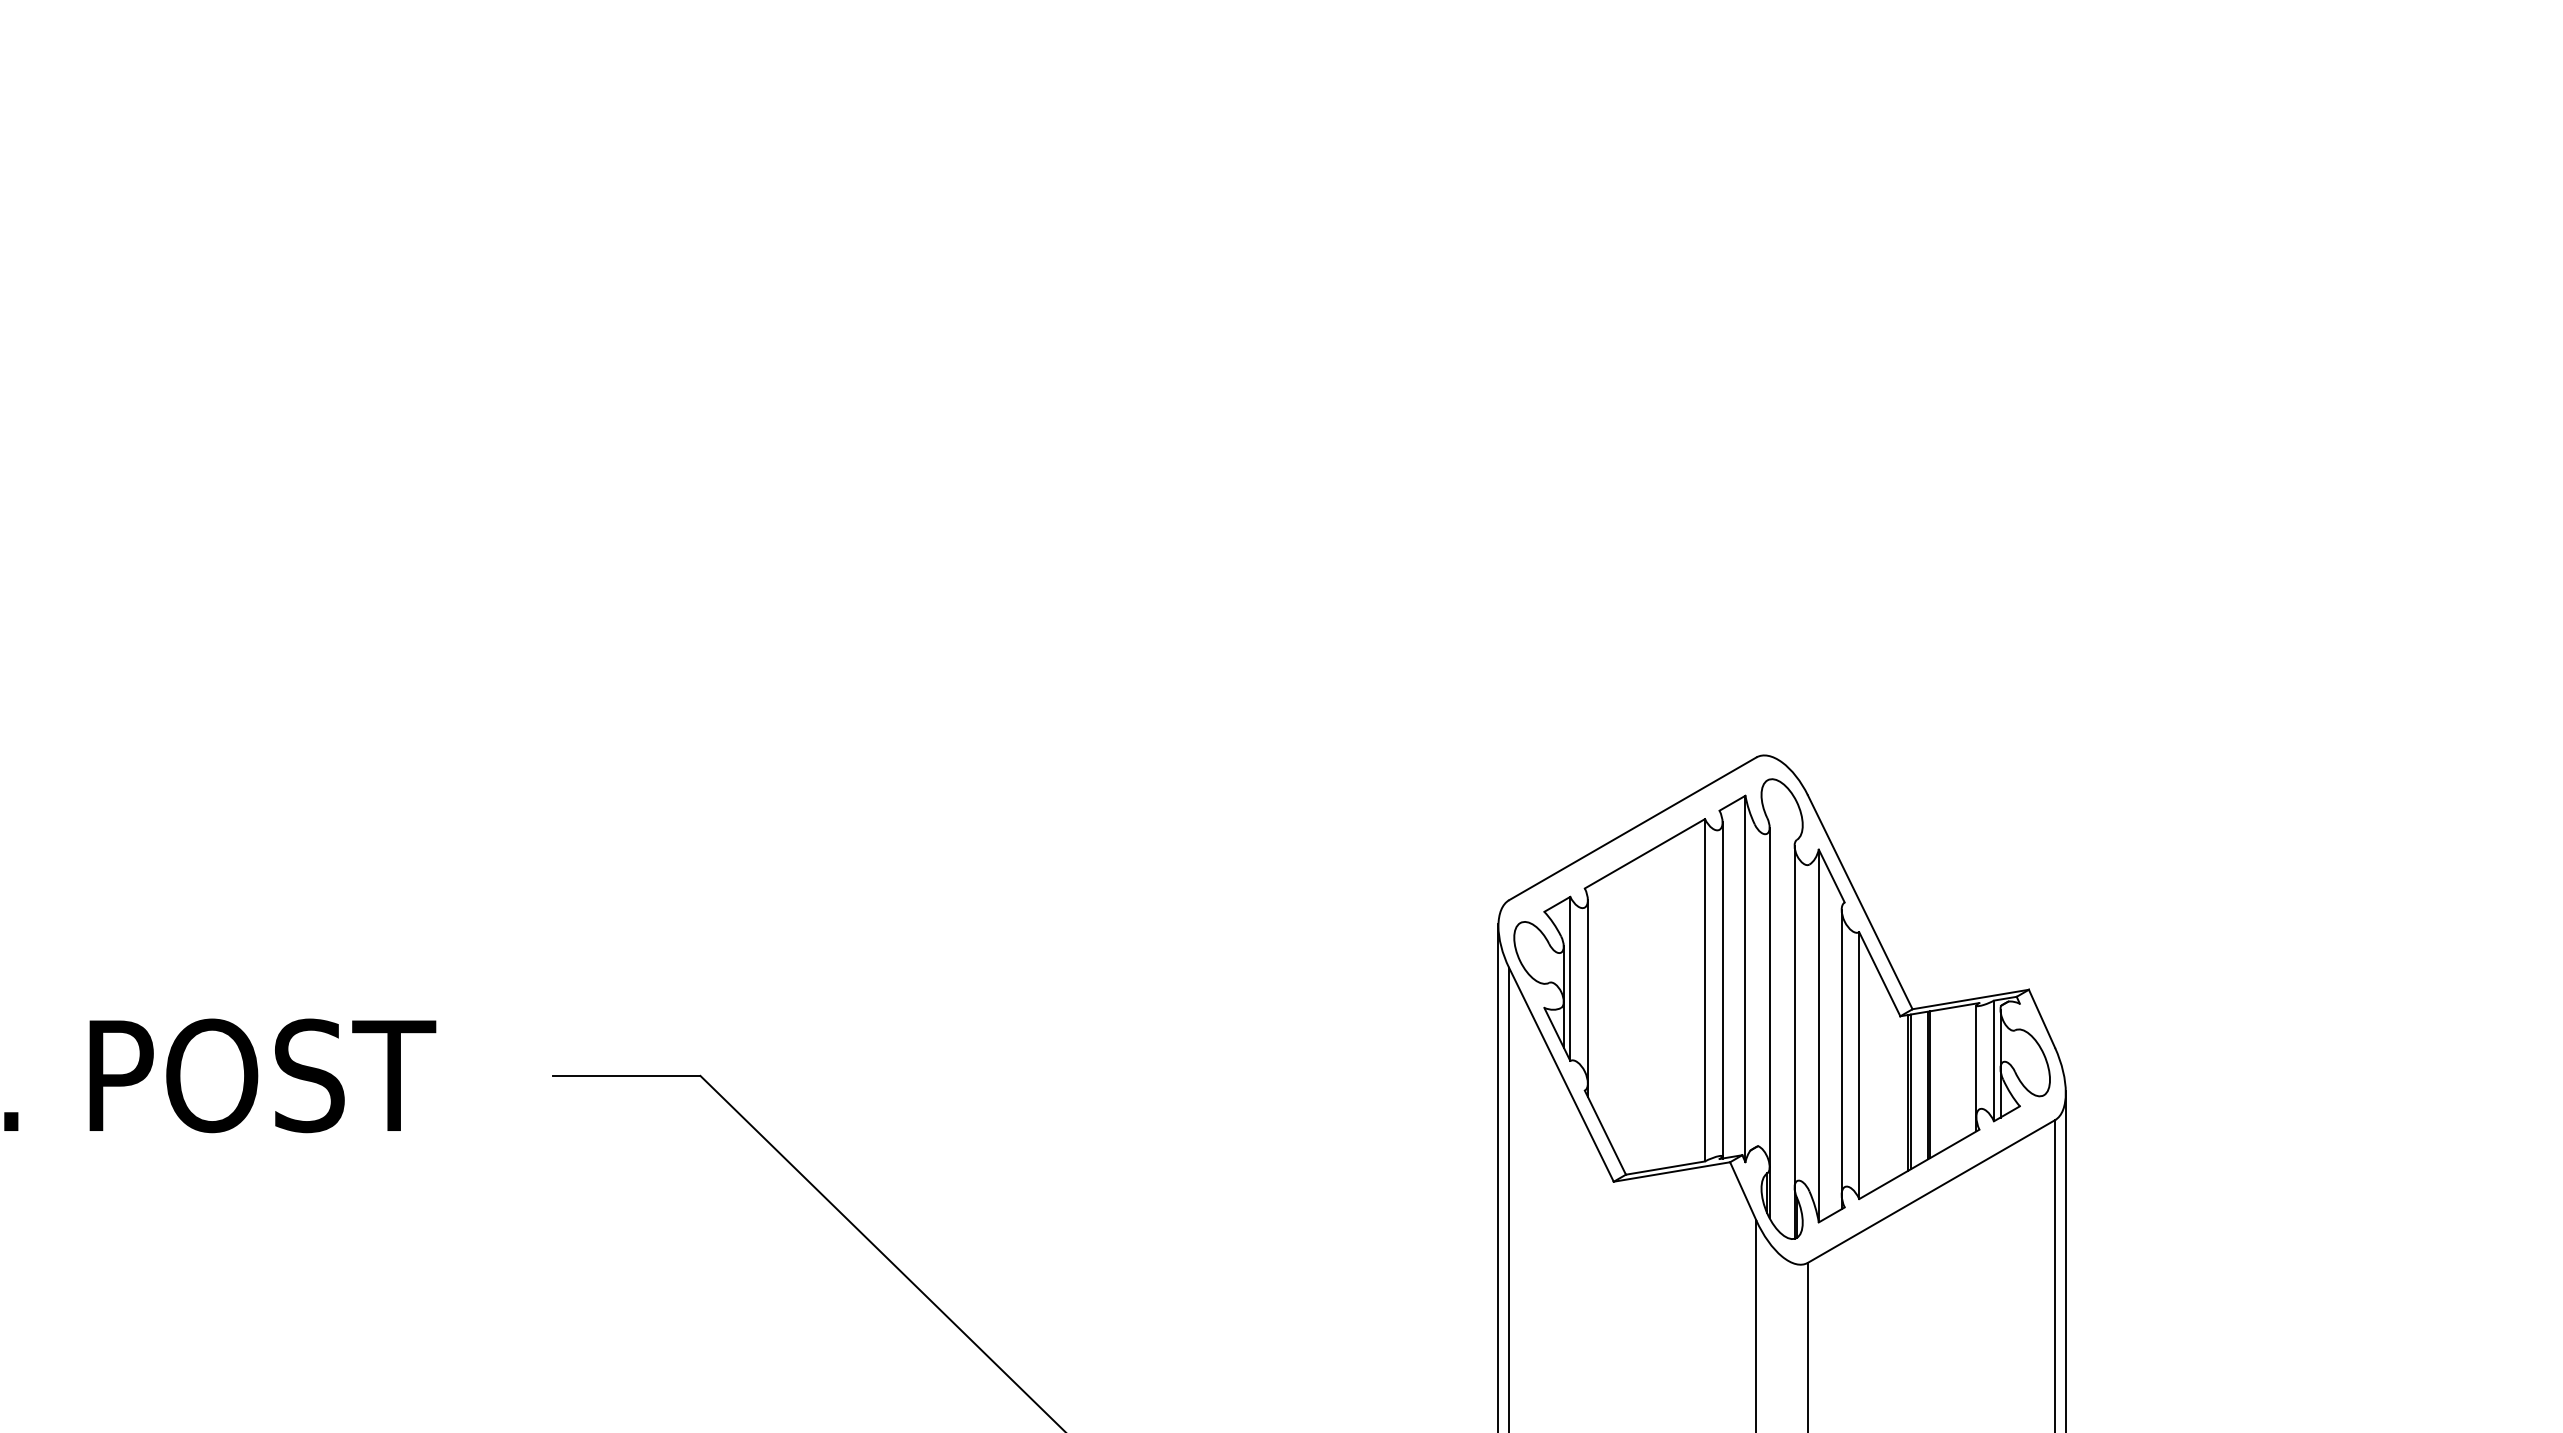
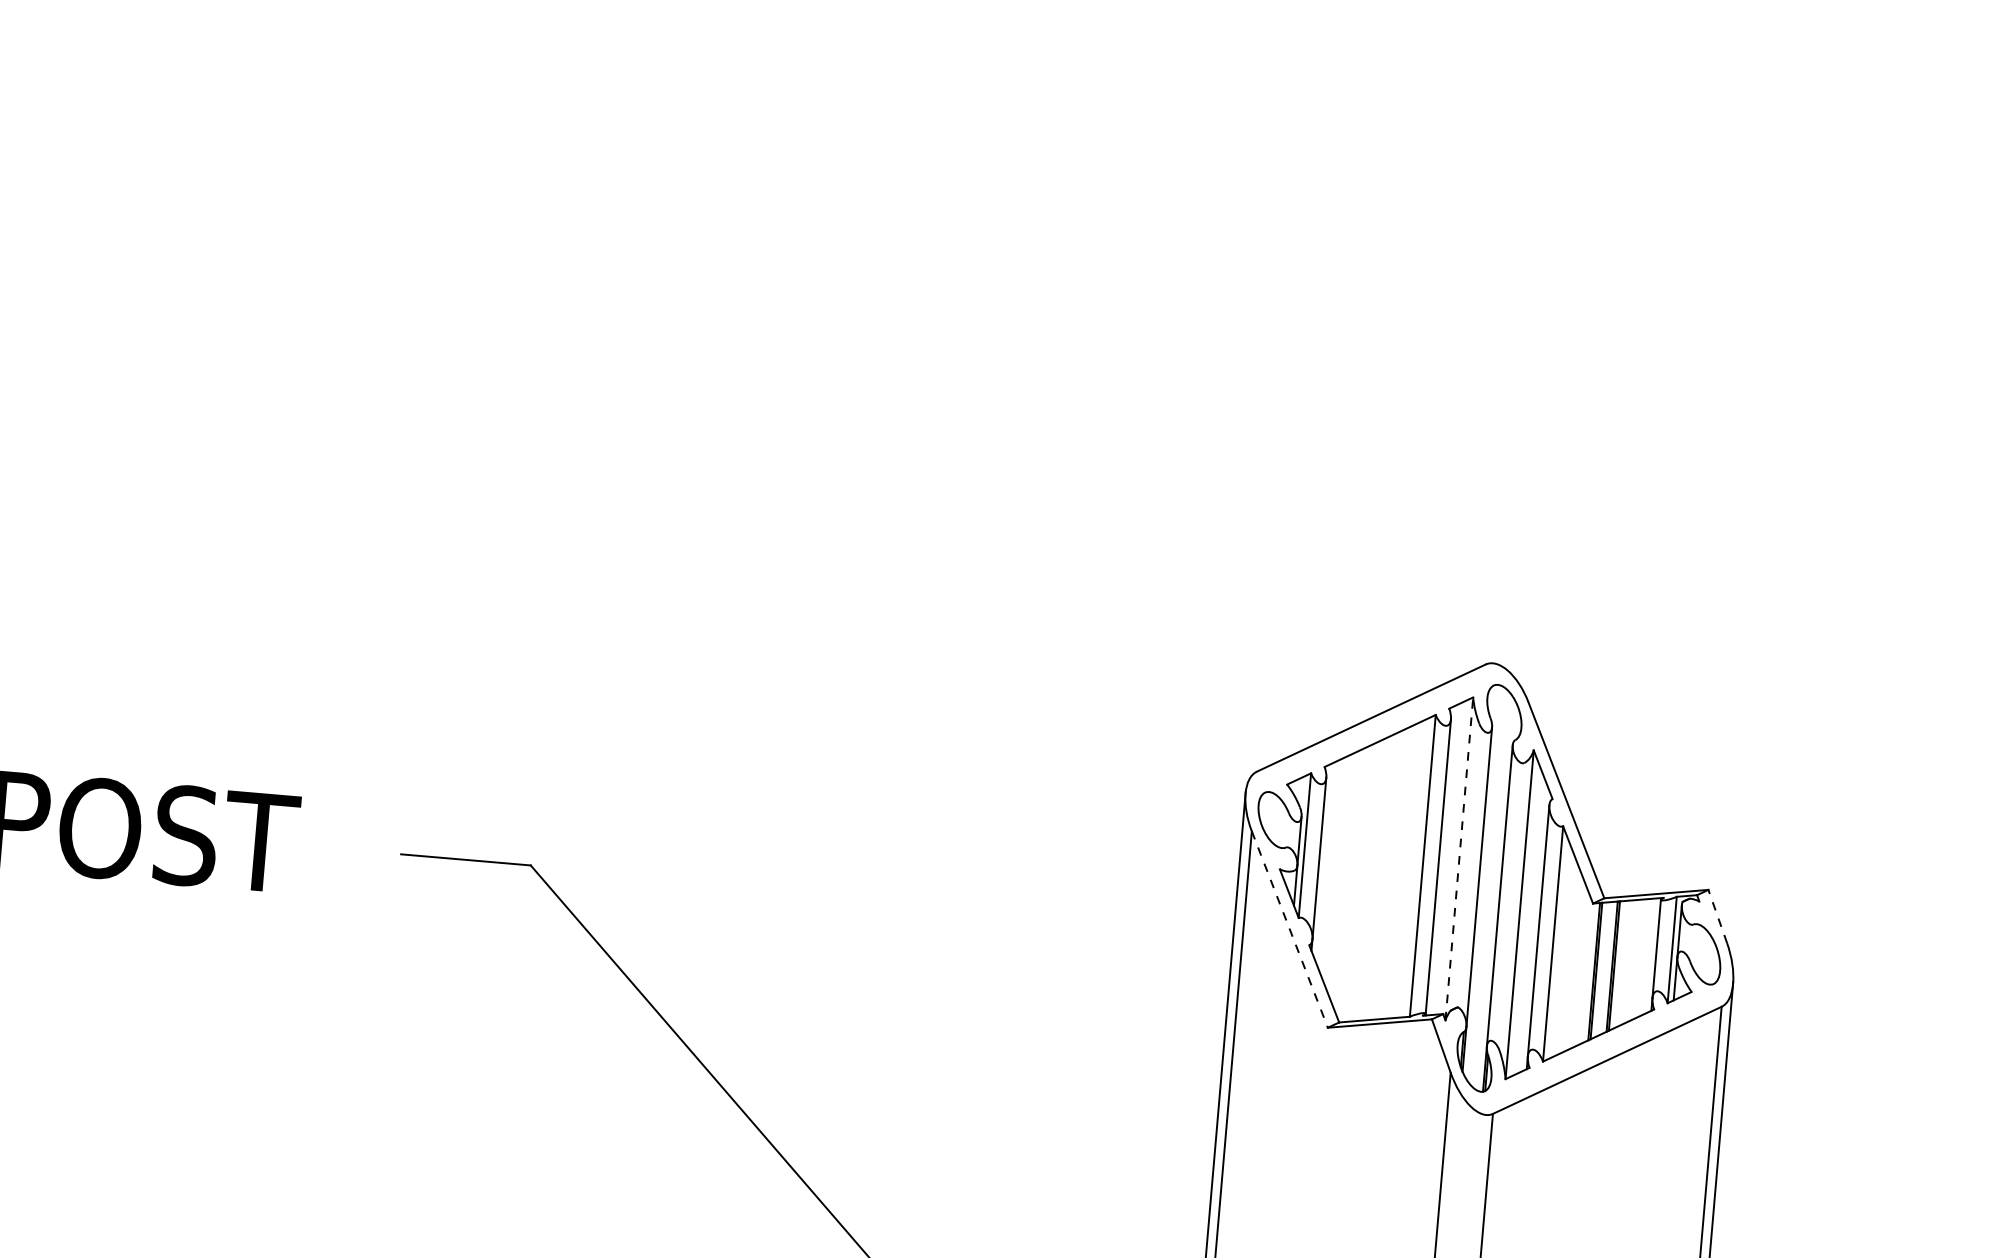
line: (1745, 978) -> (1459, 858), solid -> dashed
line: (2042, 1018) -> (1718, 916), solid -> dashed
line: (1561, 1075) -> (1289, 930), solid -> dashed

